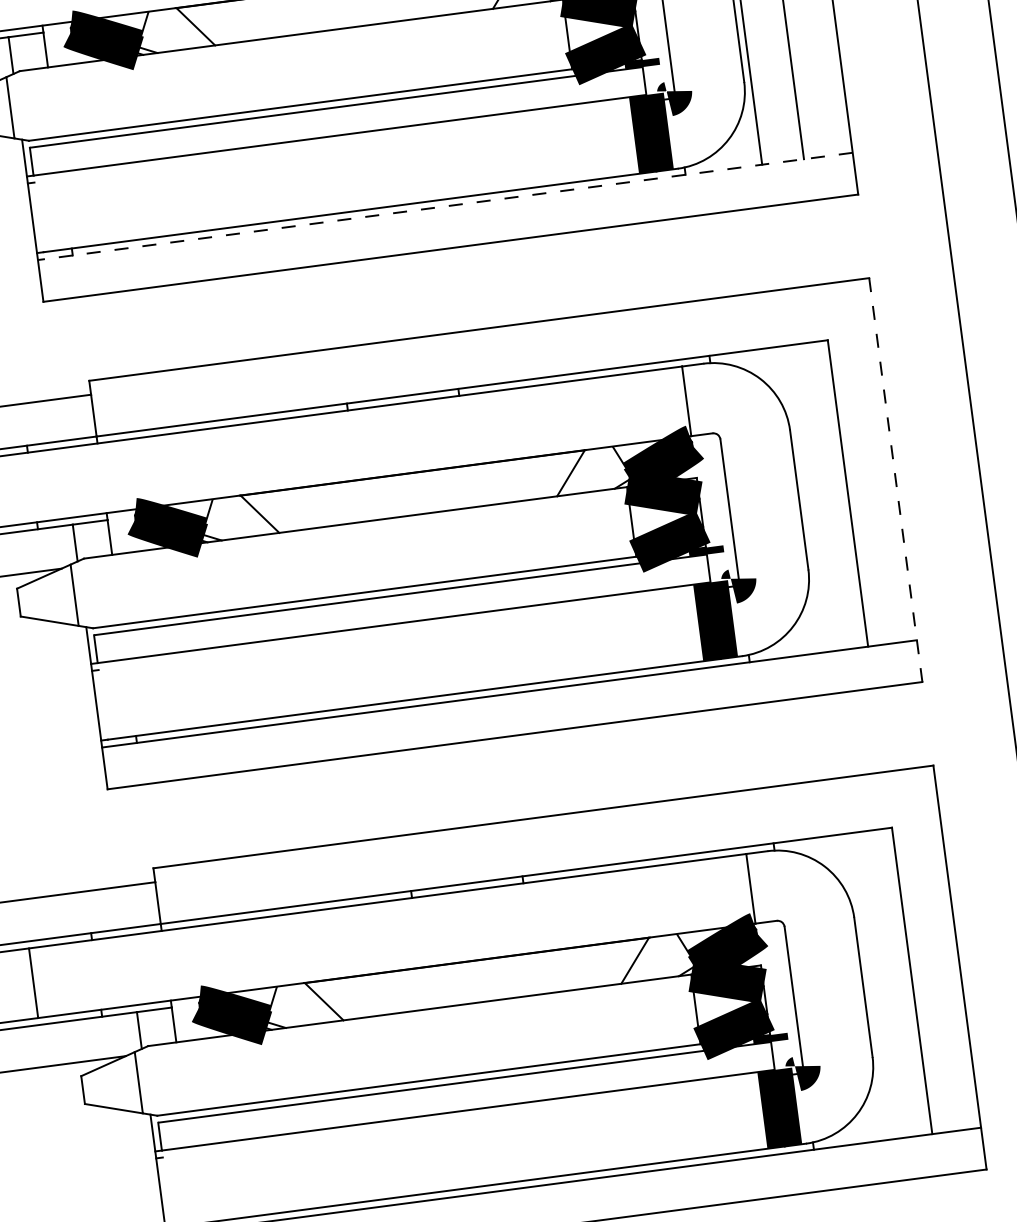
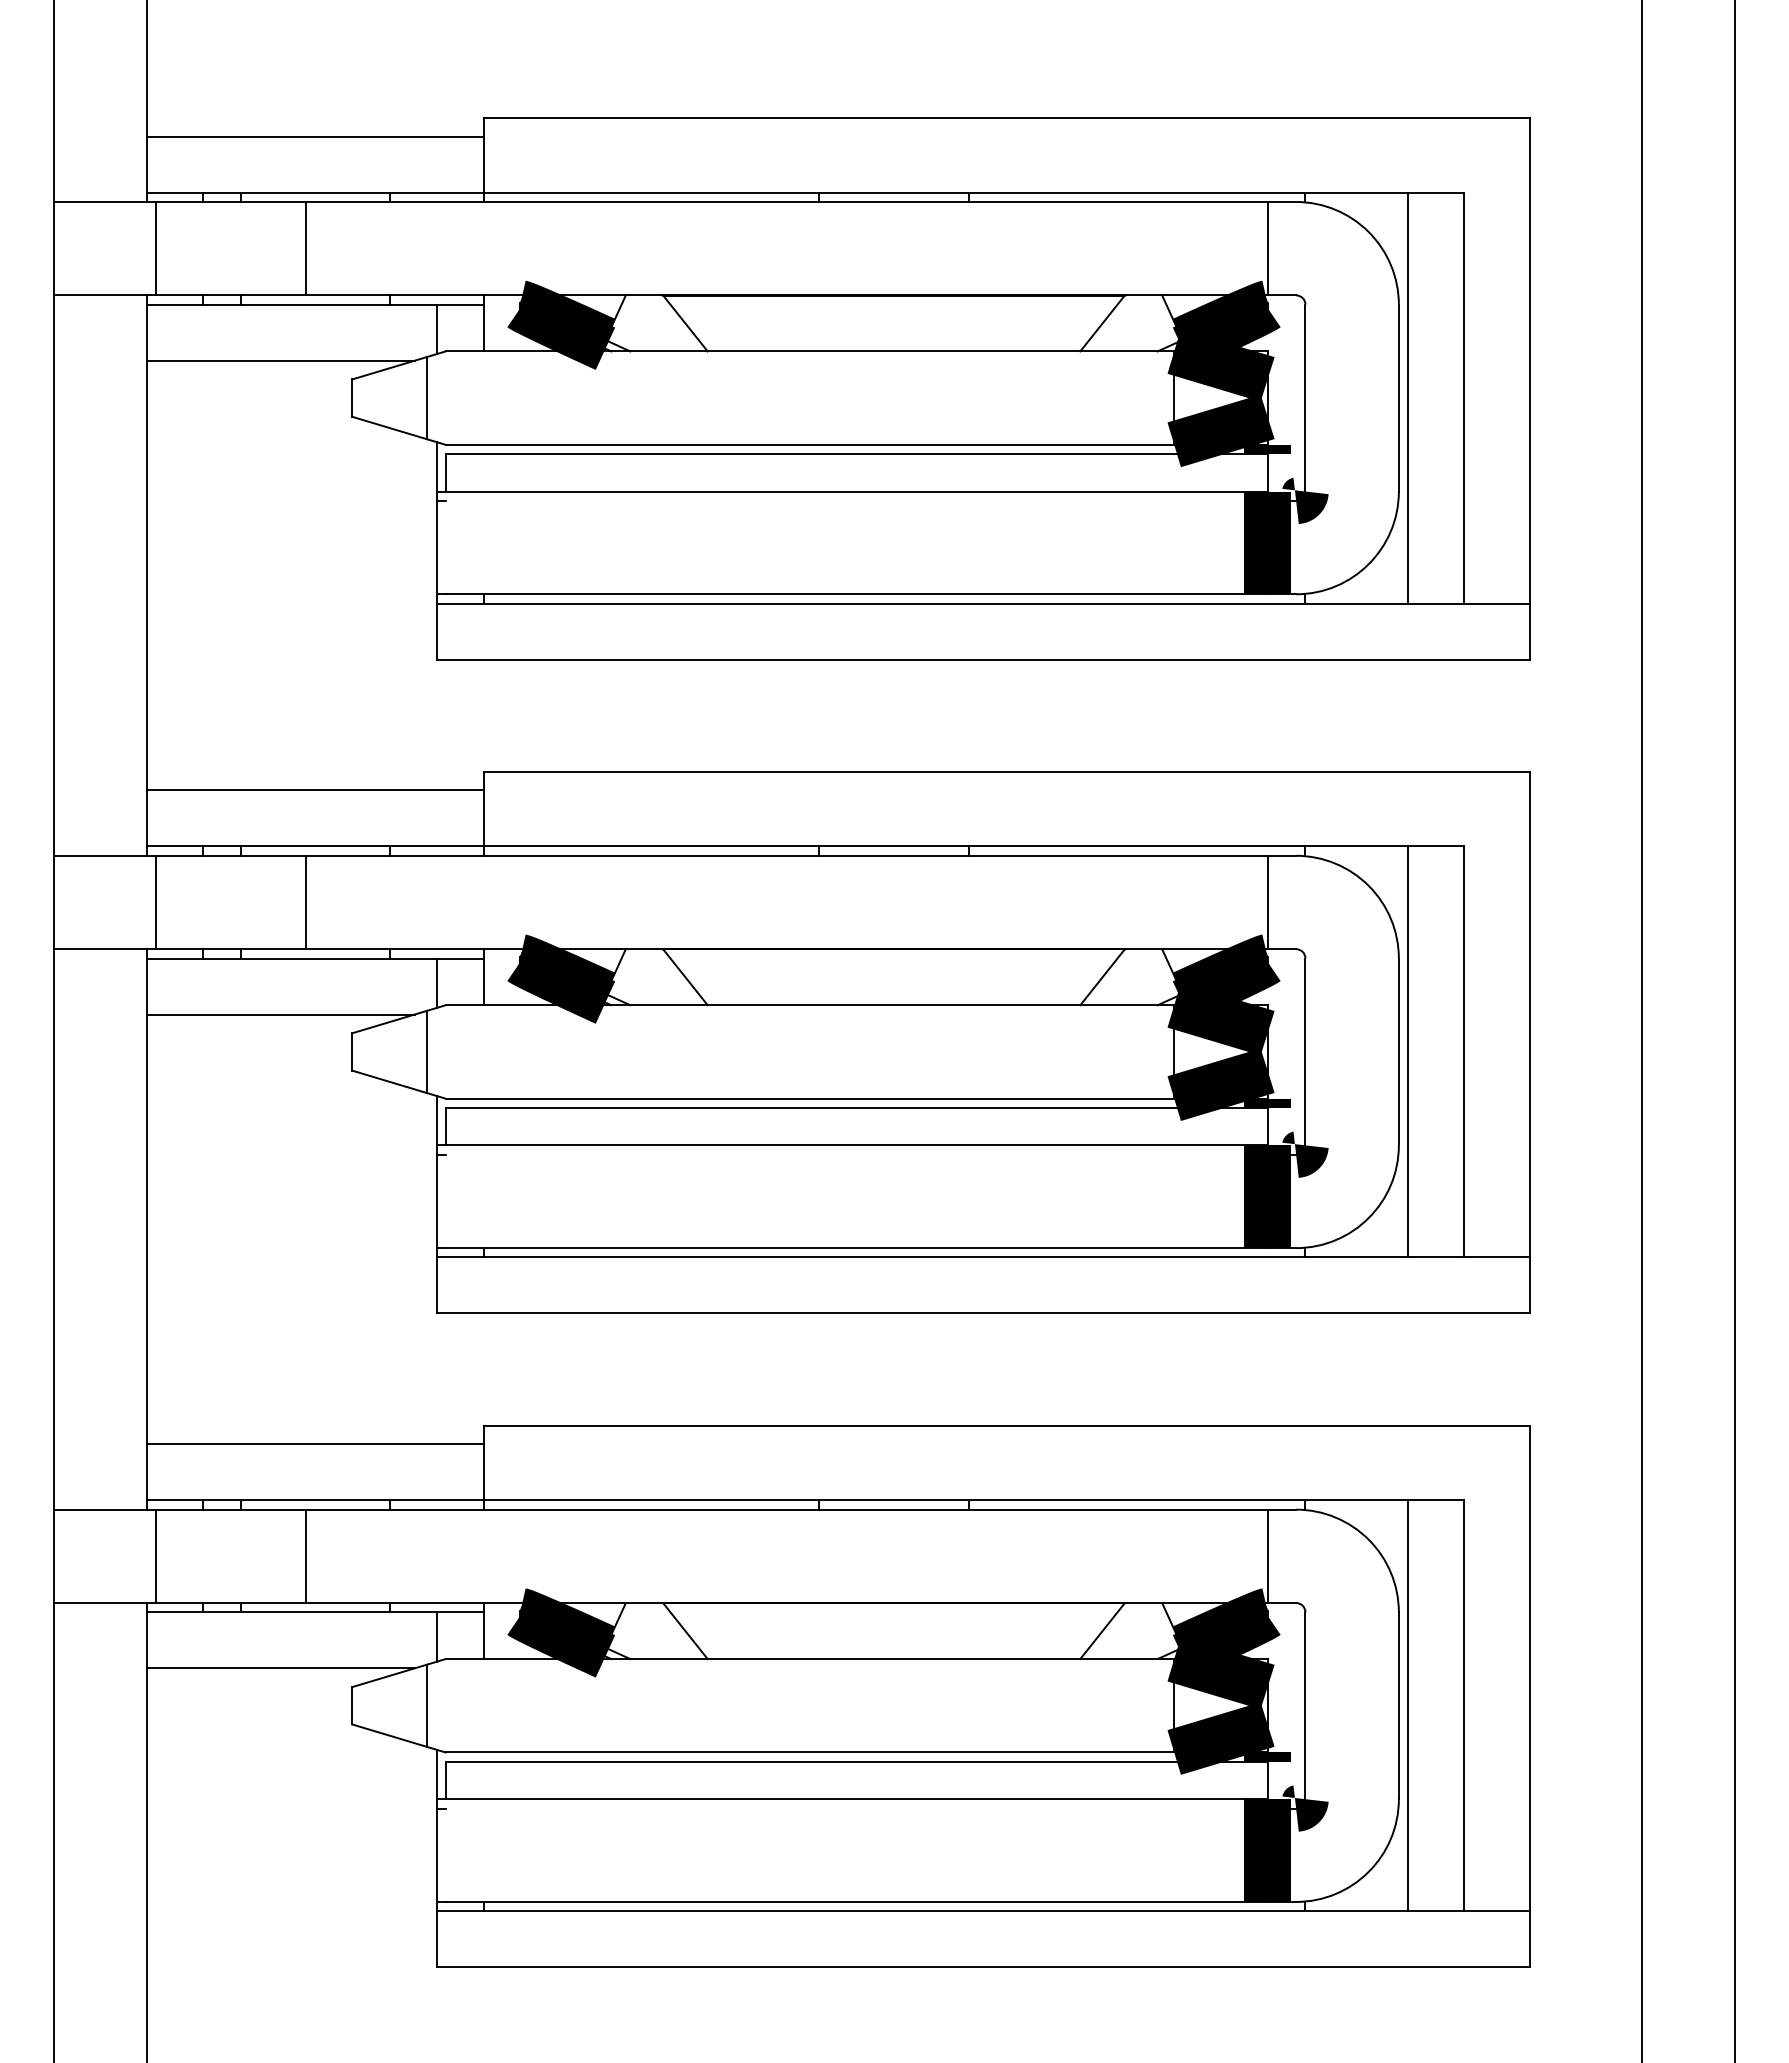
line: (444, 206) -> (982, 603), dashed -> solid
line: (895, 480) -> (1529, 1042), dashed -> solid
line: (806, 498) -> (1408, 1051), added
line: (870, 986) -> (1408, 1705), added

